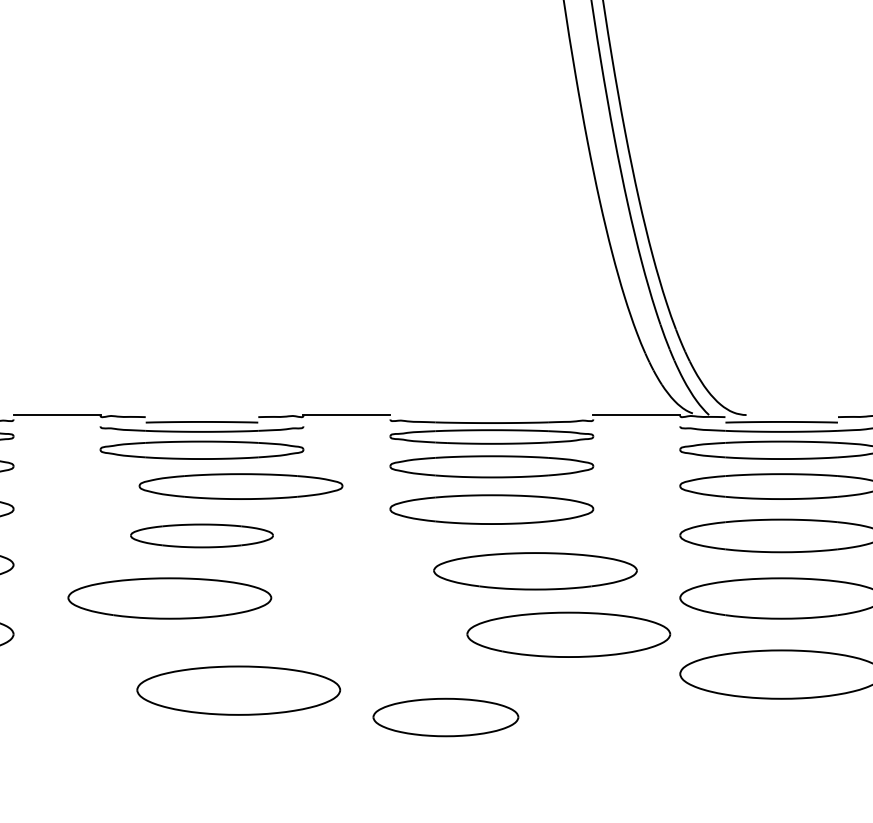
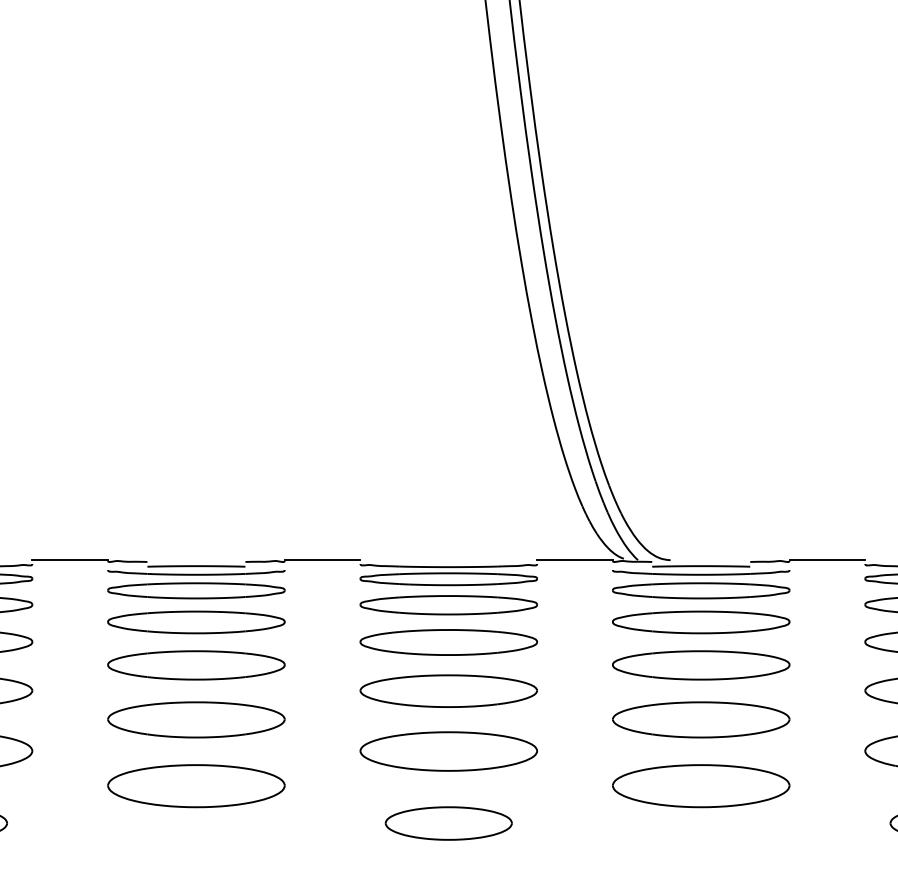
part: (241, 486) -> (196, 622), moved
part: (202, 536) -> (196, 665), size x1.43
part: (535, 570) -> (448, 690), moved
part: (169, 598) -> (196, 719), moved
part: (568, 634) -> (448, 751), moved
part: (238, 691) -> (196, 786), moved
part: (445, 717) -> (448, 823), moved

